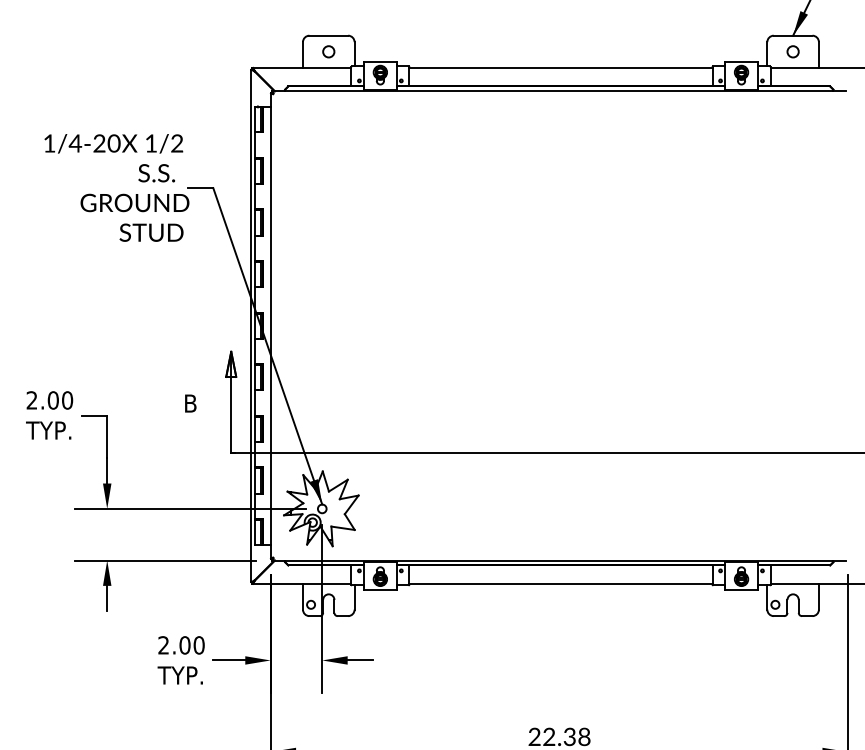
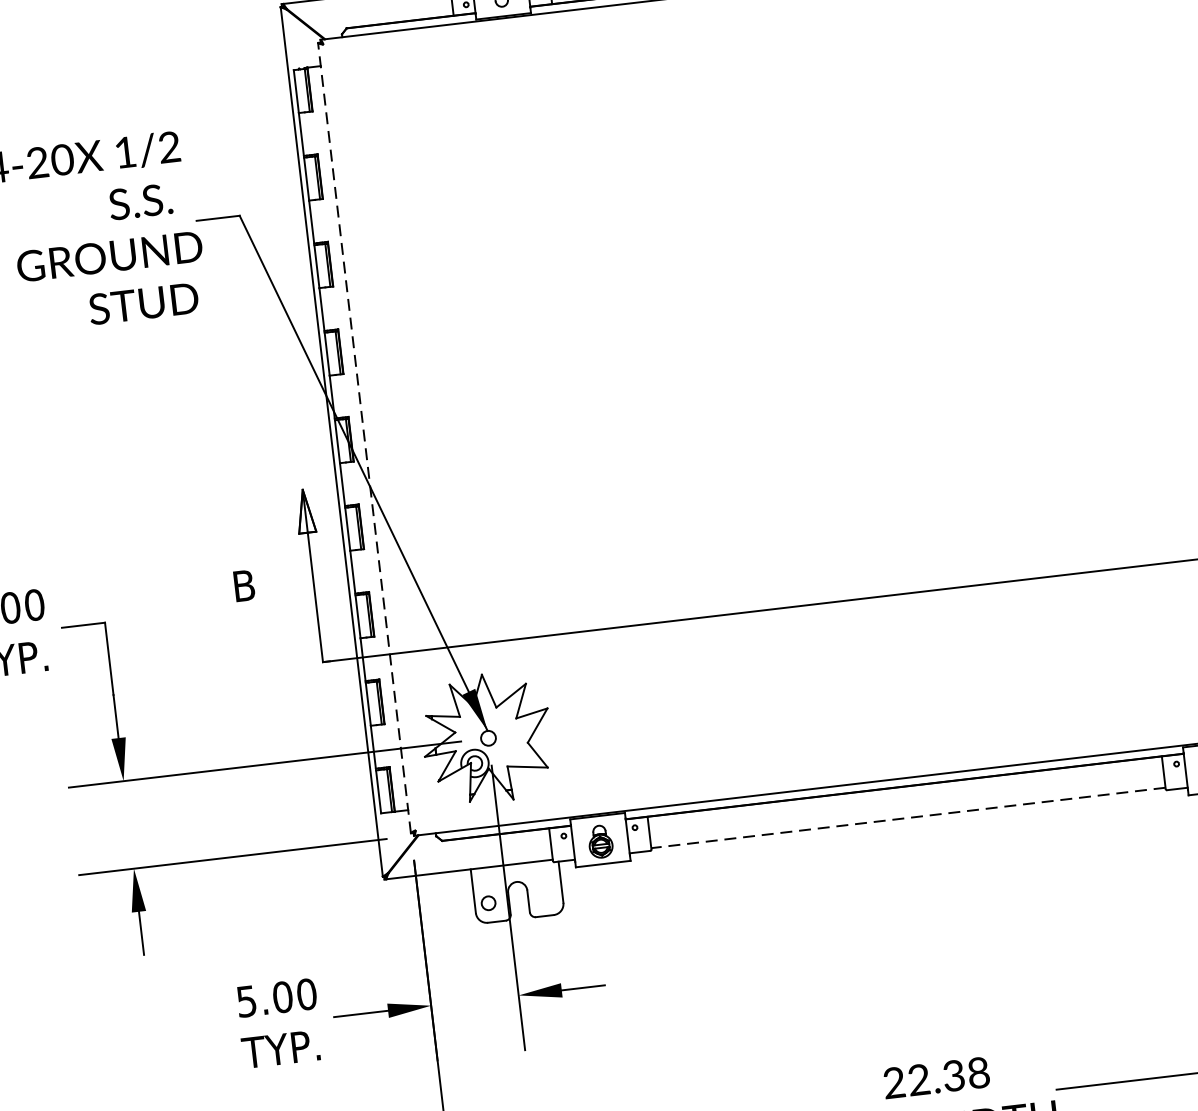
line: (270, 325) -> (364, 437), solid -> dashed
line: (560, 583) -> (907, 817), solid -> dashed
text: (163, 645) -> (246, 1001), 2.00 -> 5.00

